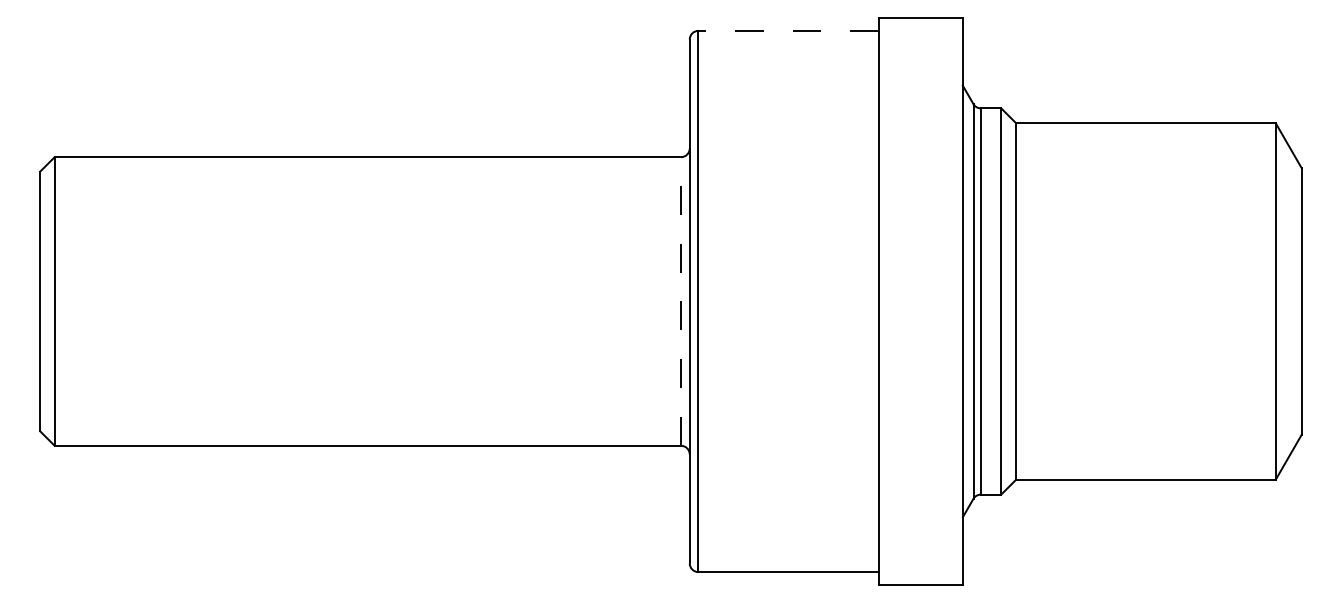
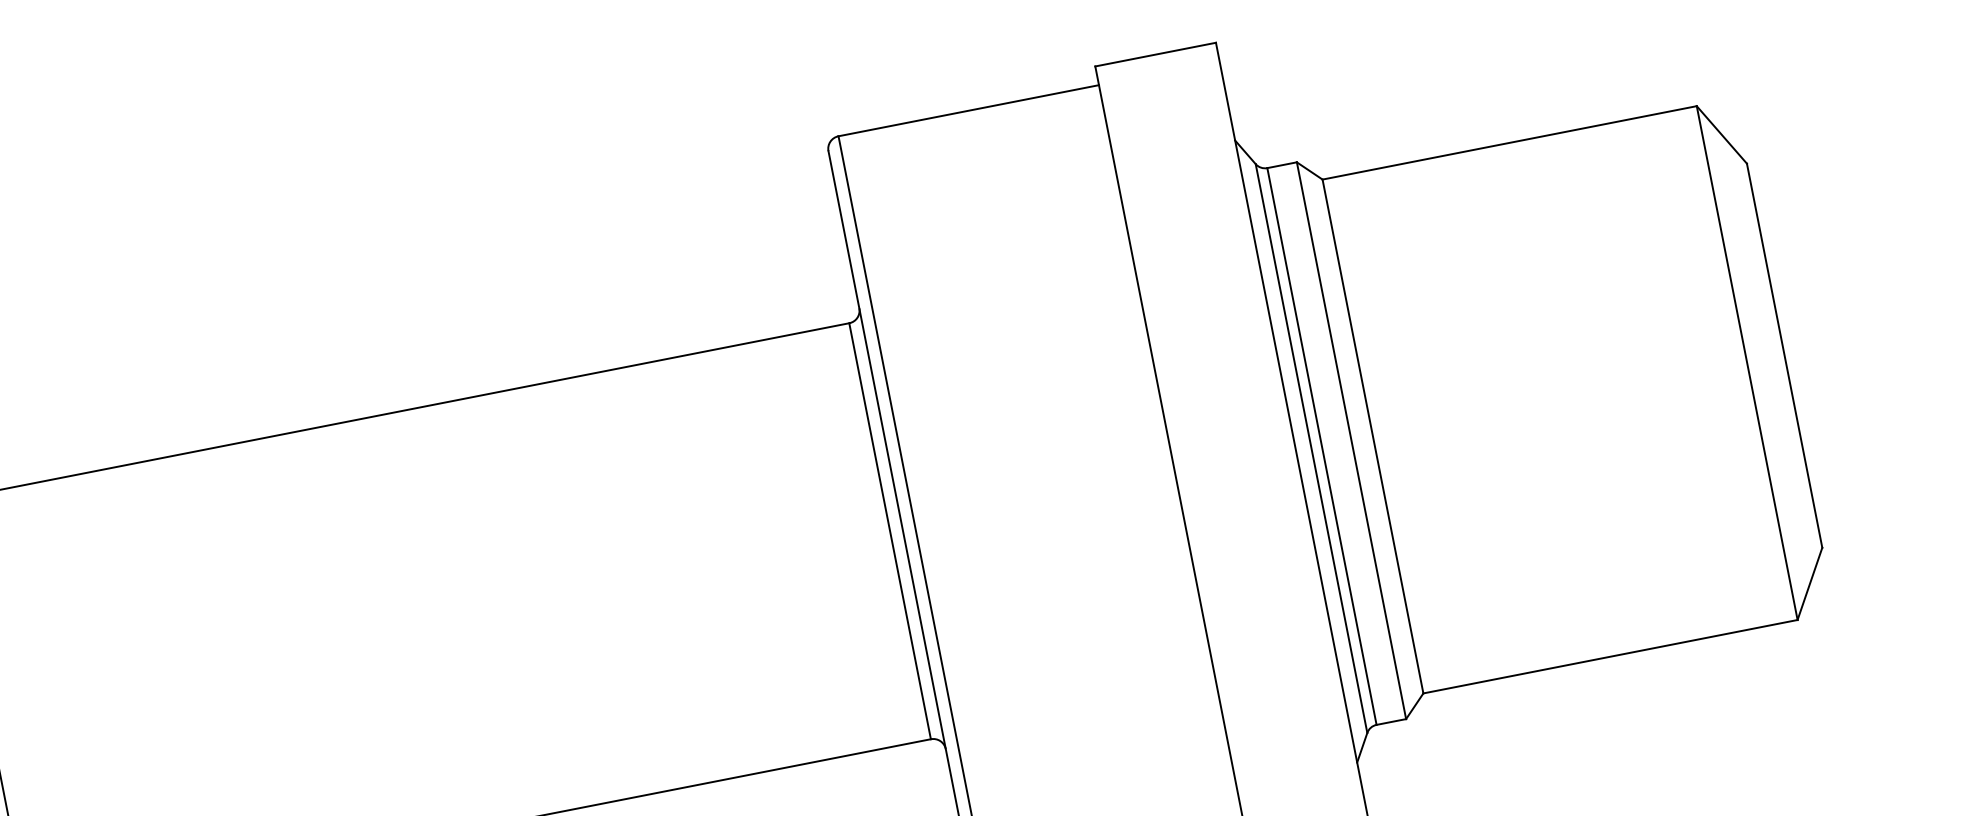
line: (788, 30) -> (968, 110), dashed -> solid
line: (681, 301) -> (890, 531), dashed -> solid

